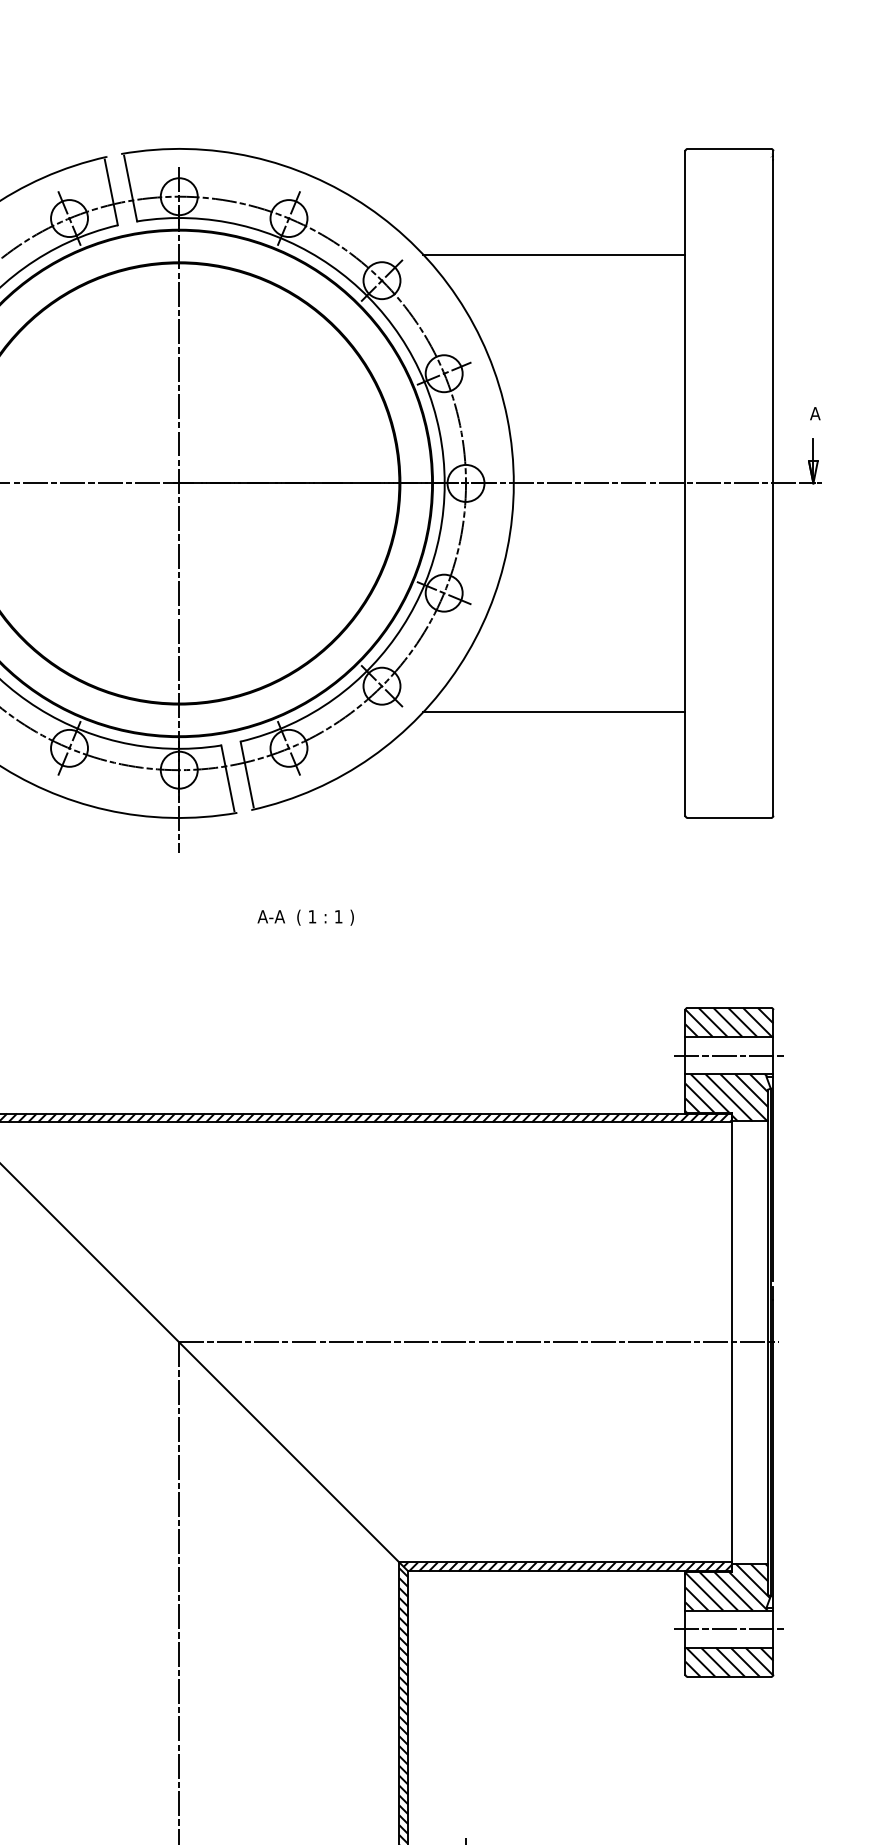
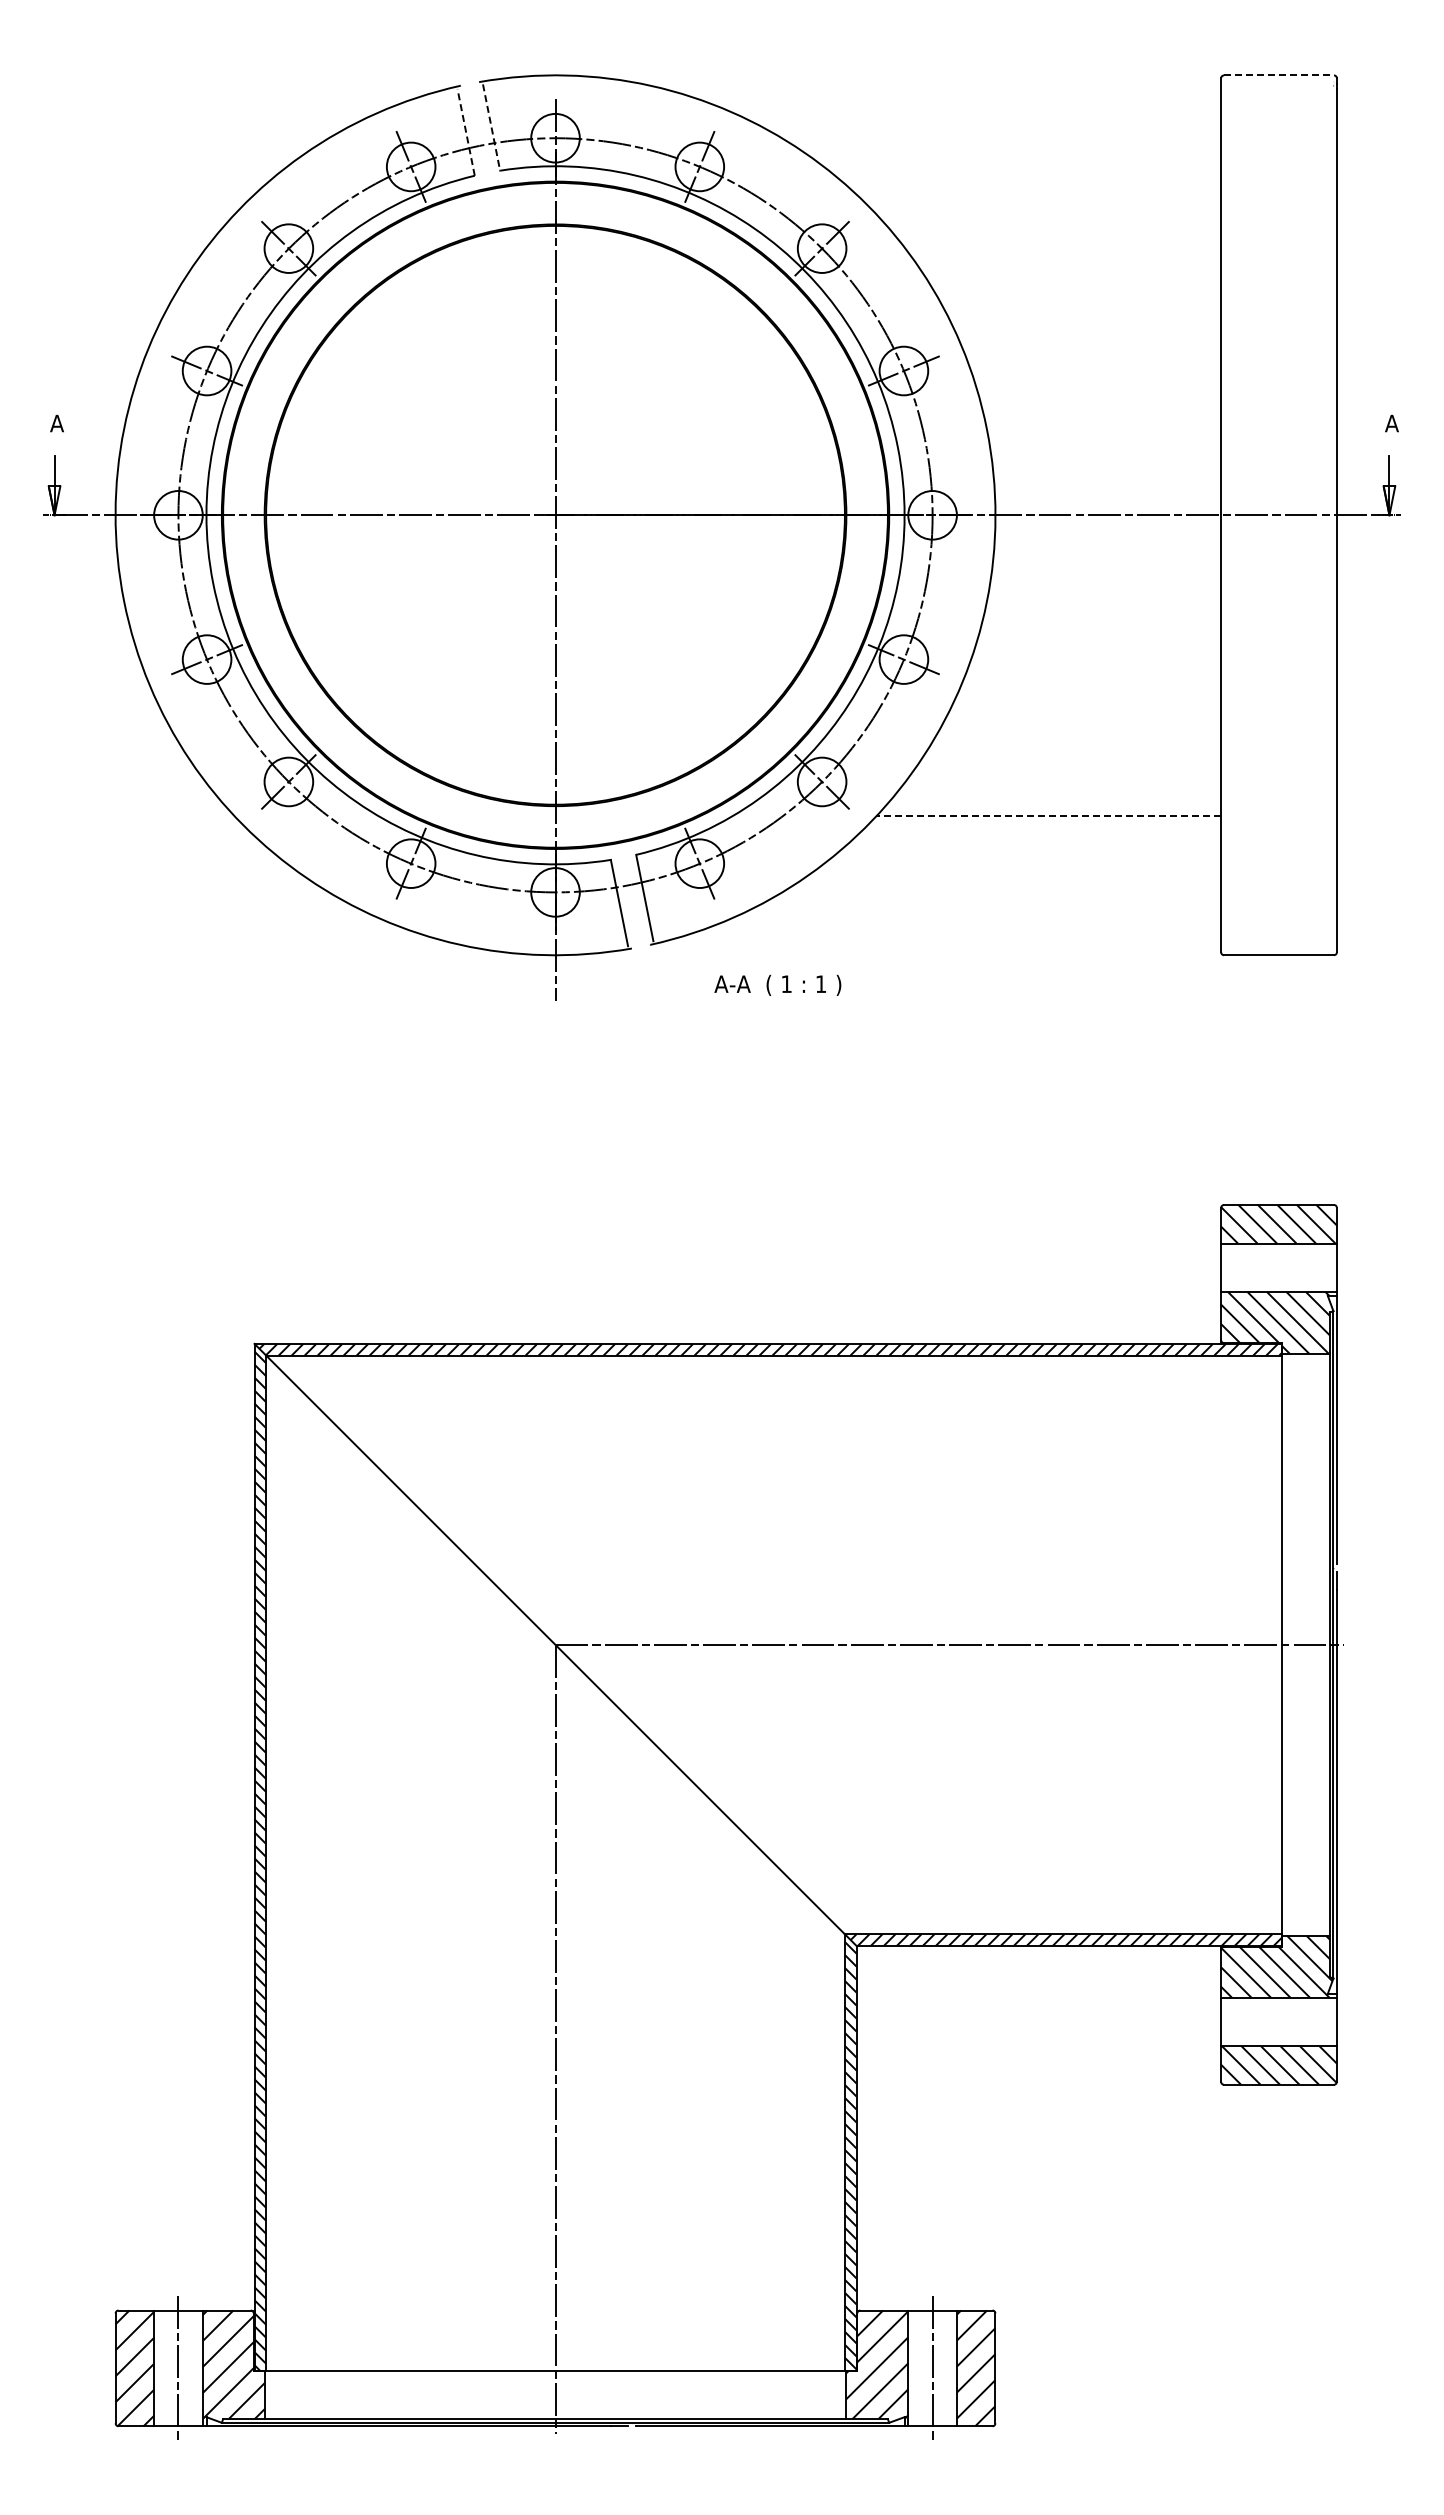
line: (729, 149) -> (1279, 75), solid -> dashed
line: (130, 188) -> (491, 127), solid -> dashed
line: (111, 192) -> (466, 132), solid -> dashed
line: (554, 254) -> (1048, 214), removed
line: (554, 712) -> (1048, 816), solid -> dashed
text: (305, 917) -> (777, 984), moved
line: (729, 1055) -> (1278, 1267), removed
line: (729, 1628) -> (1278, 2021), removed

